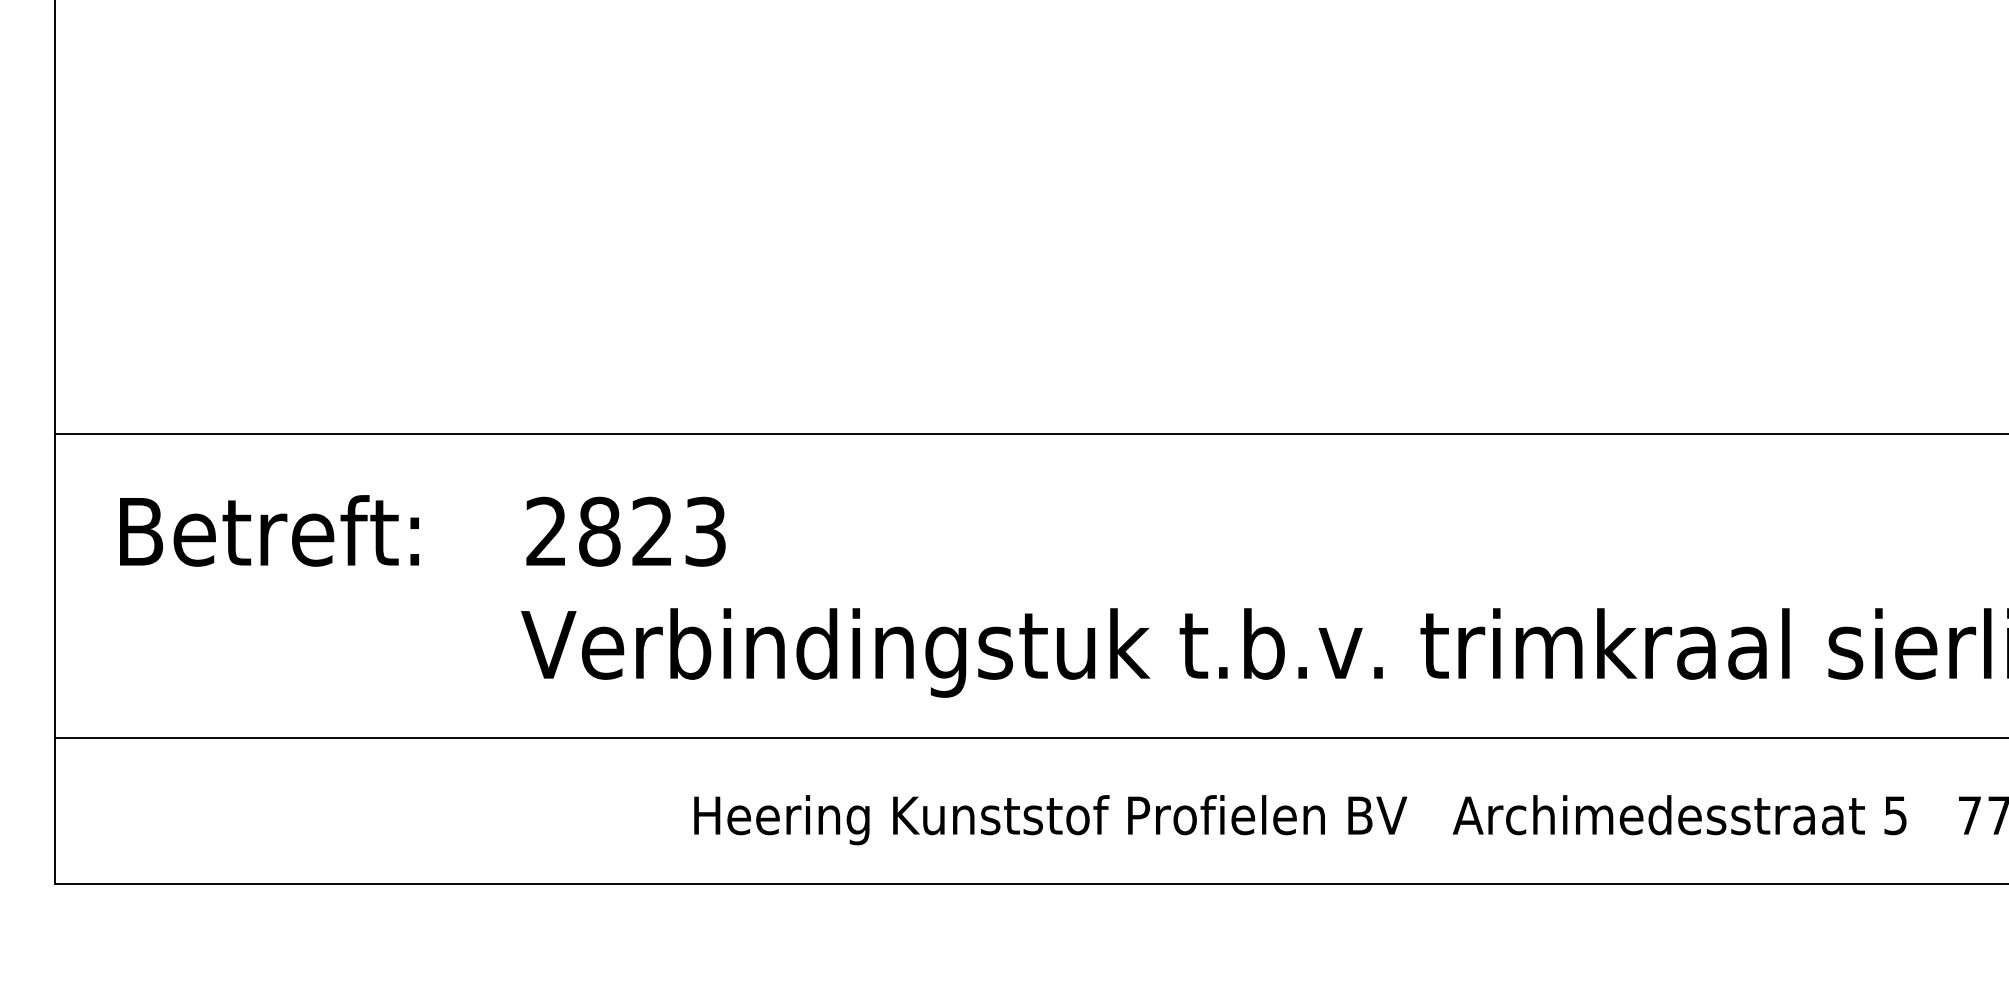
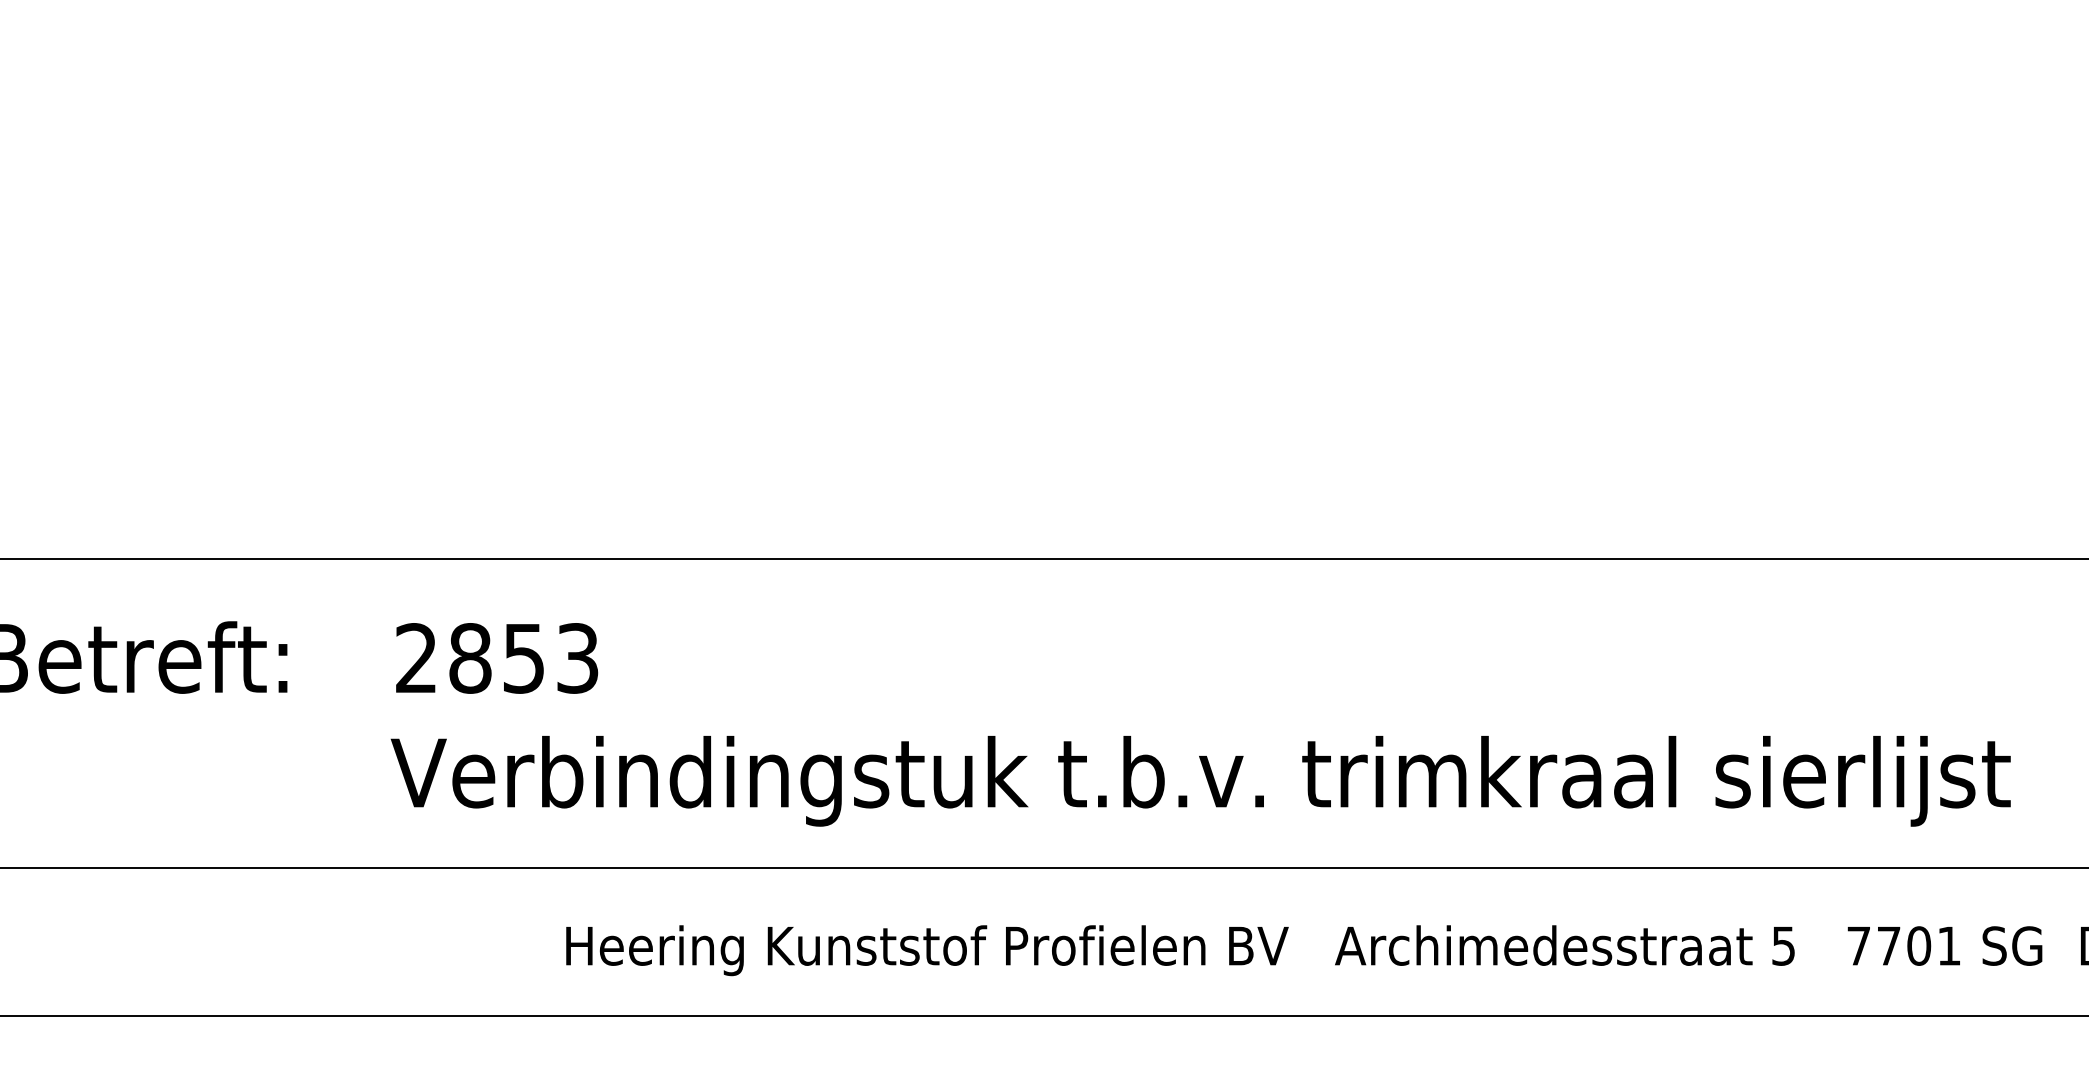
text: (652, 531) -> (523, 658), 2823 -> 2853

